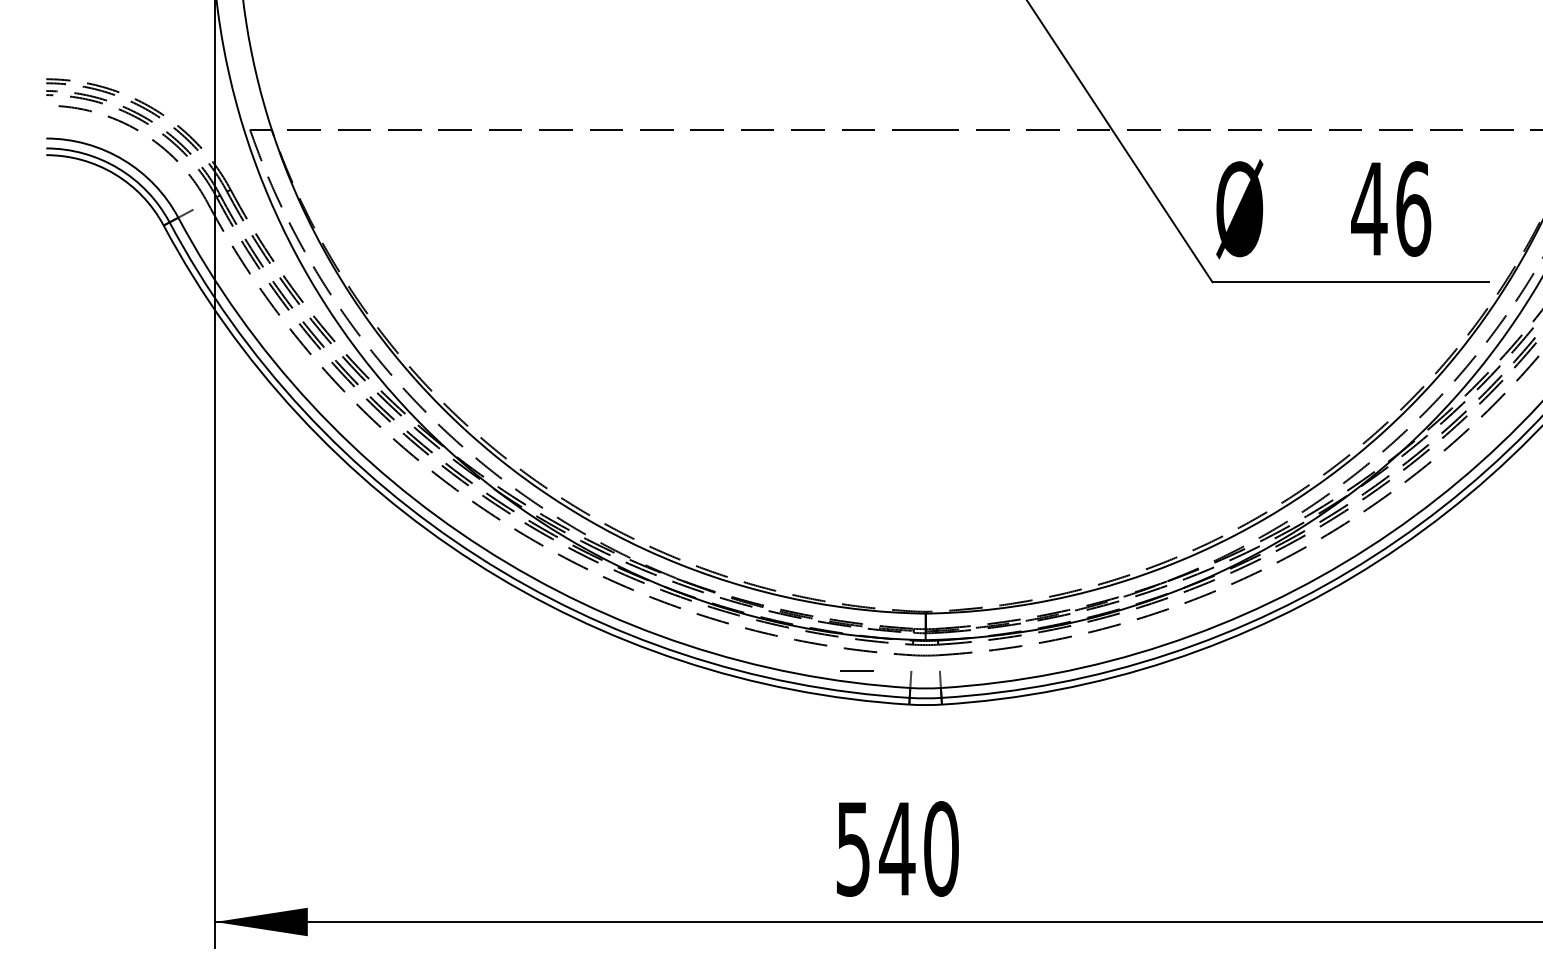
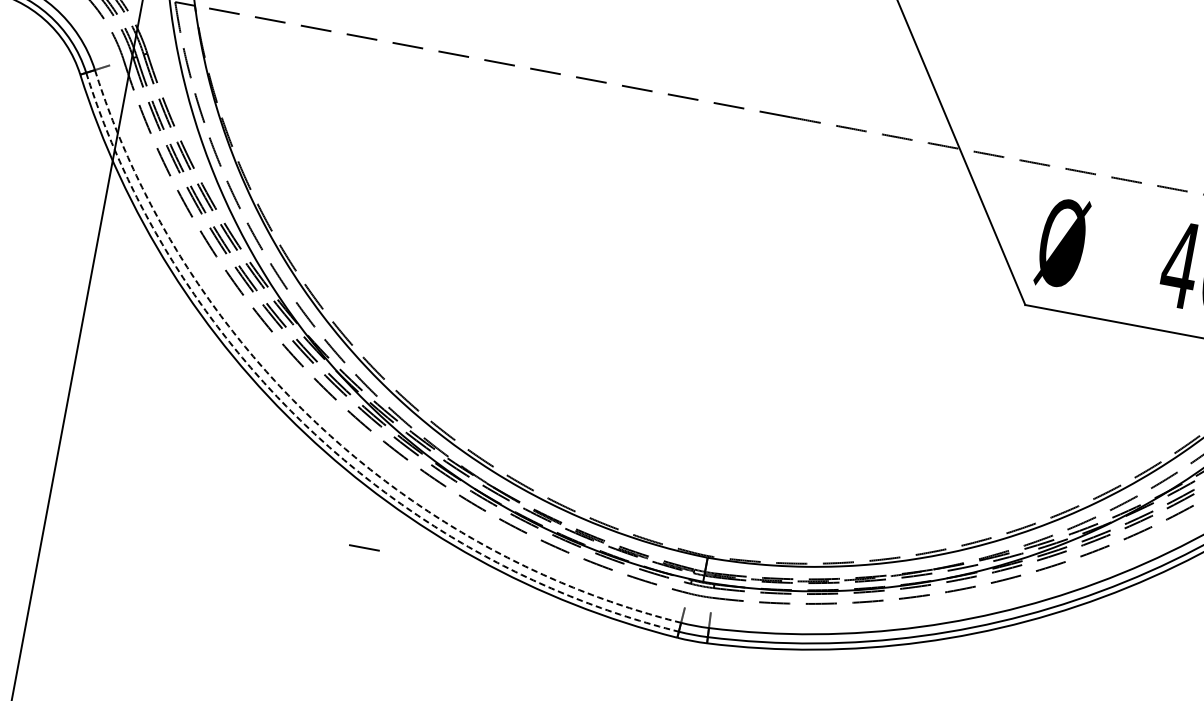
arc: (483, 548) -> (316, 423), solid -> dashed
arc: (477, 556) -> (309, 429), solid -> dashed
line: (856, 670) -> (363, 546), moved

